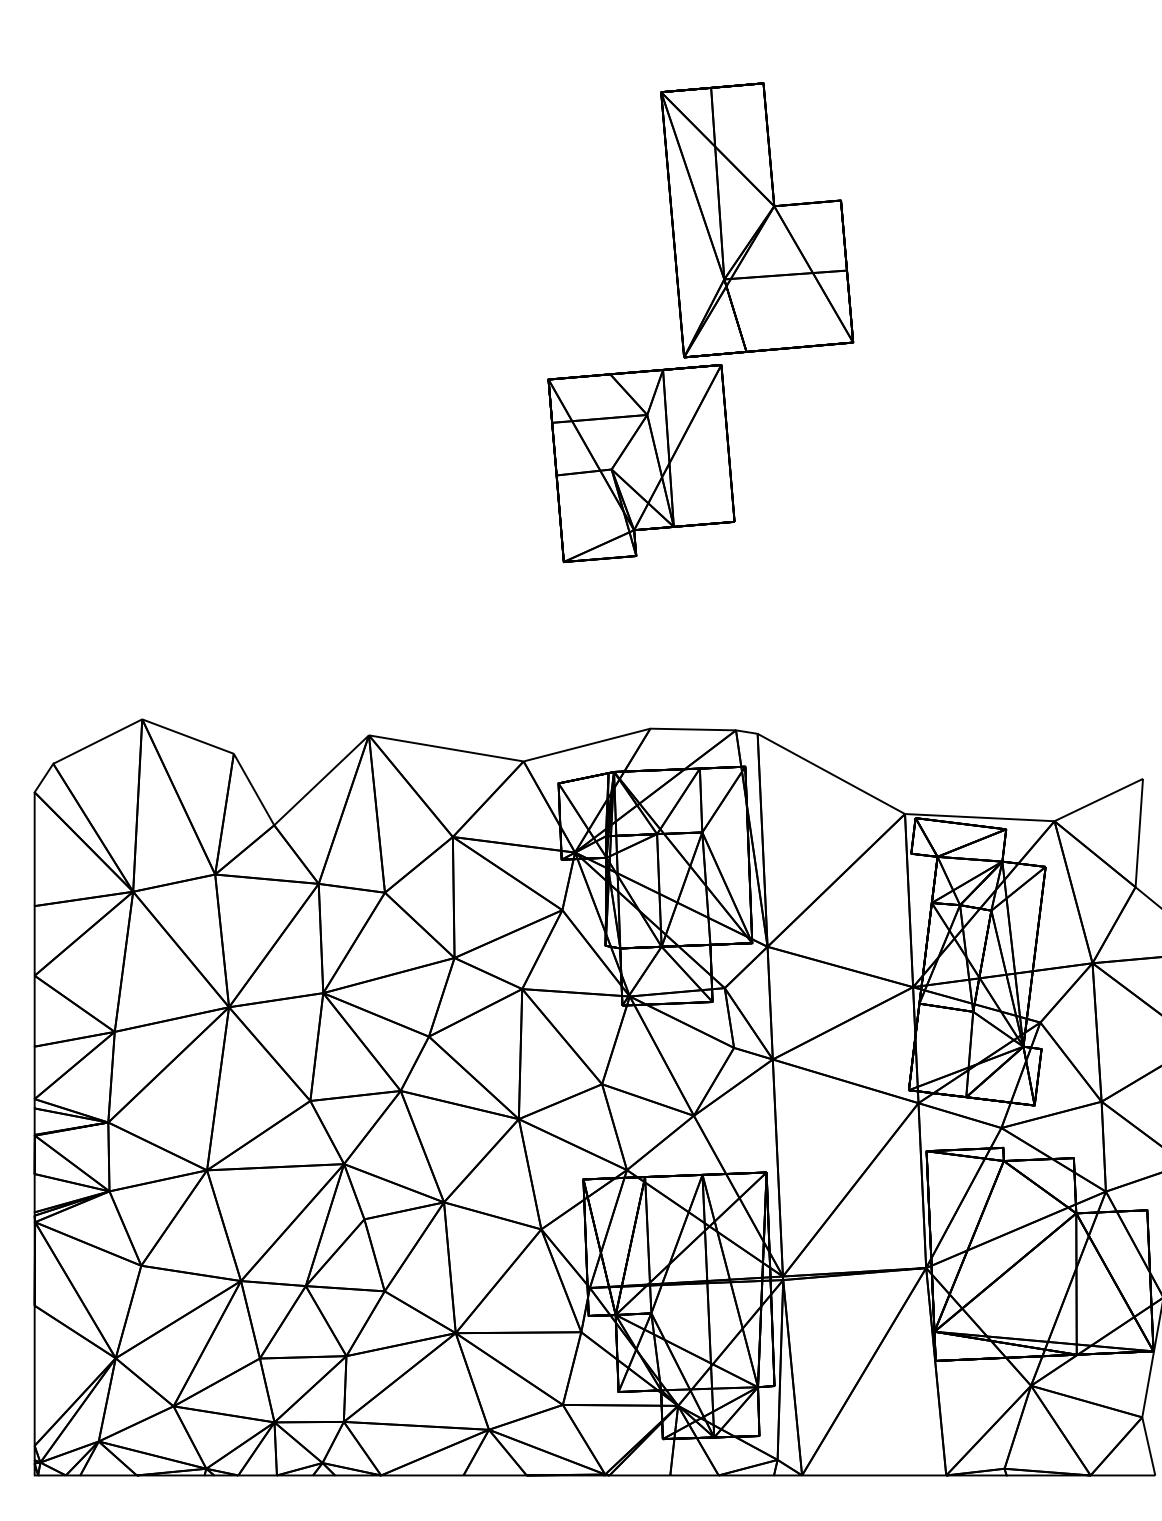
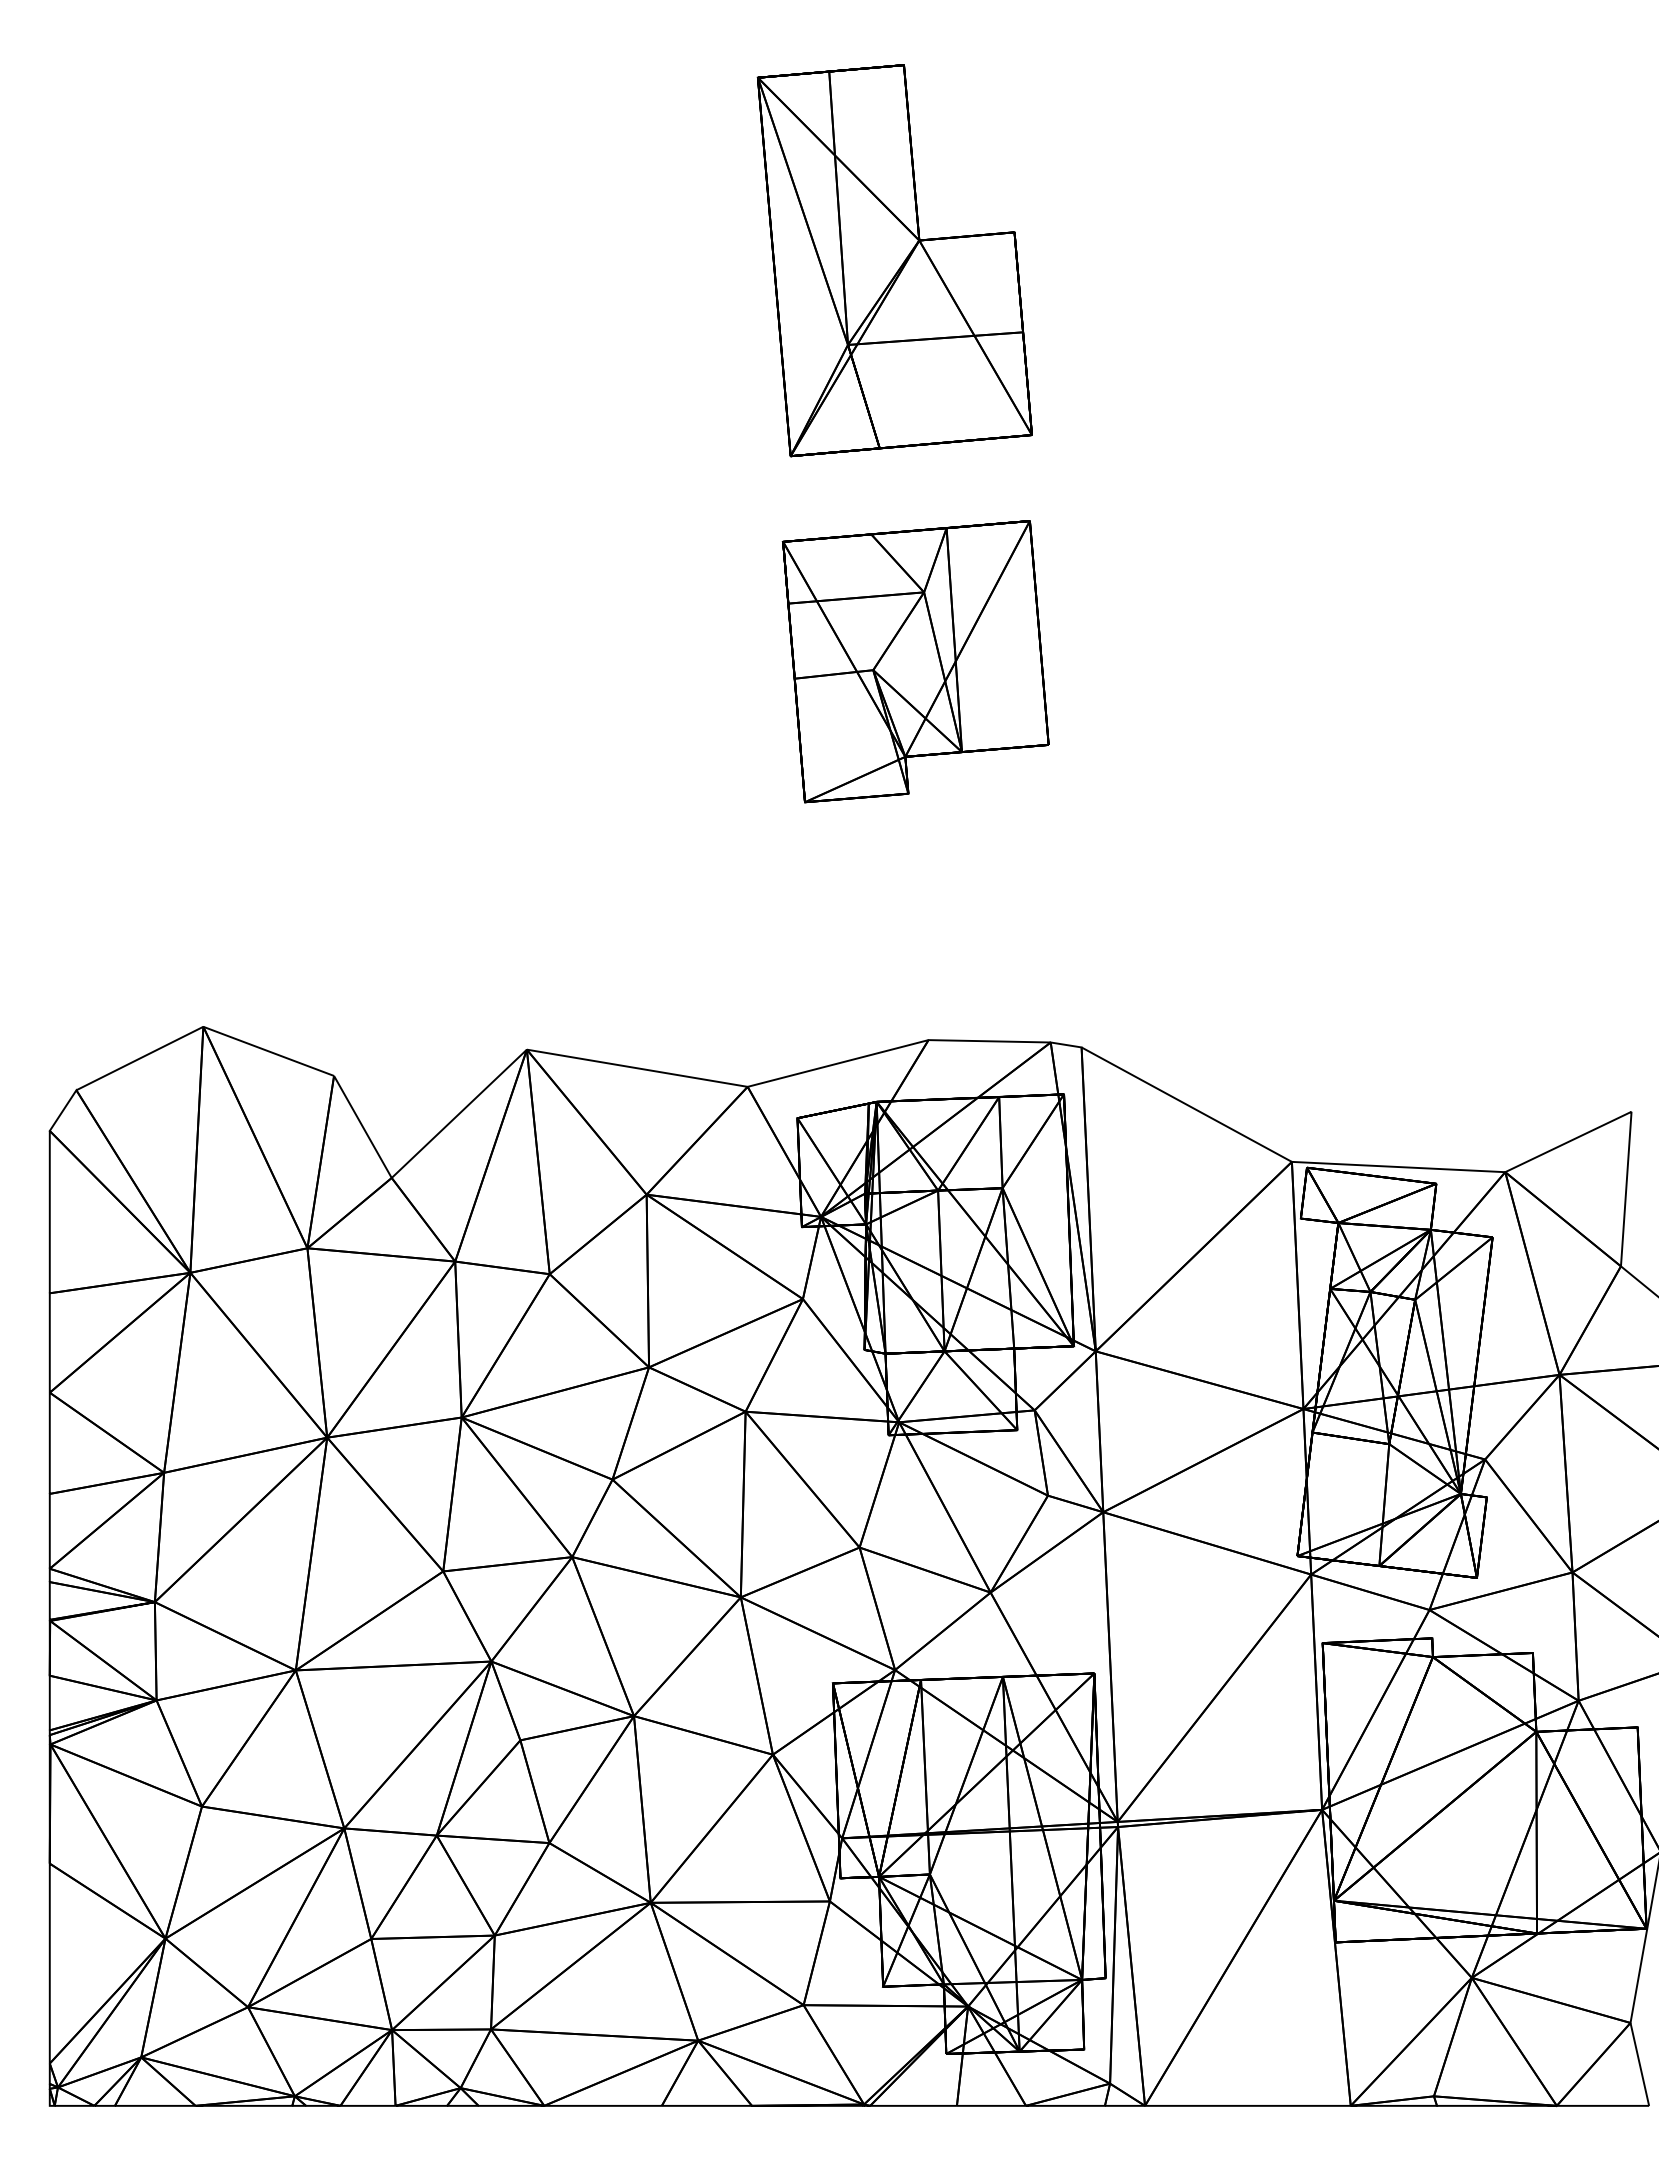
part: (756, 220) -> (894, 260), moved

